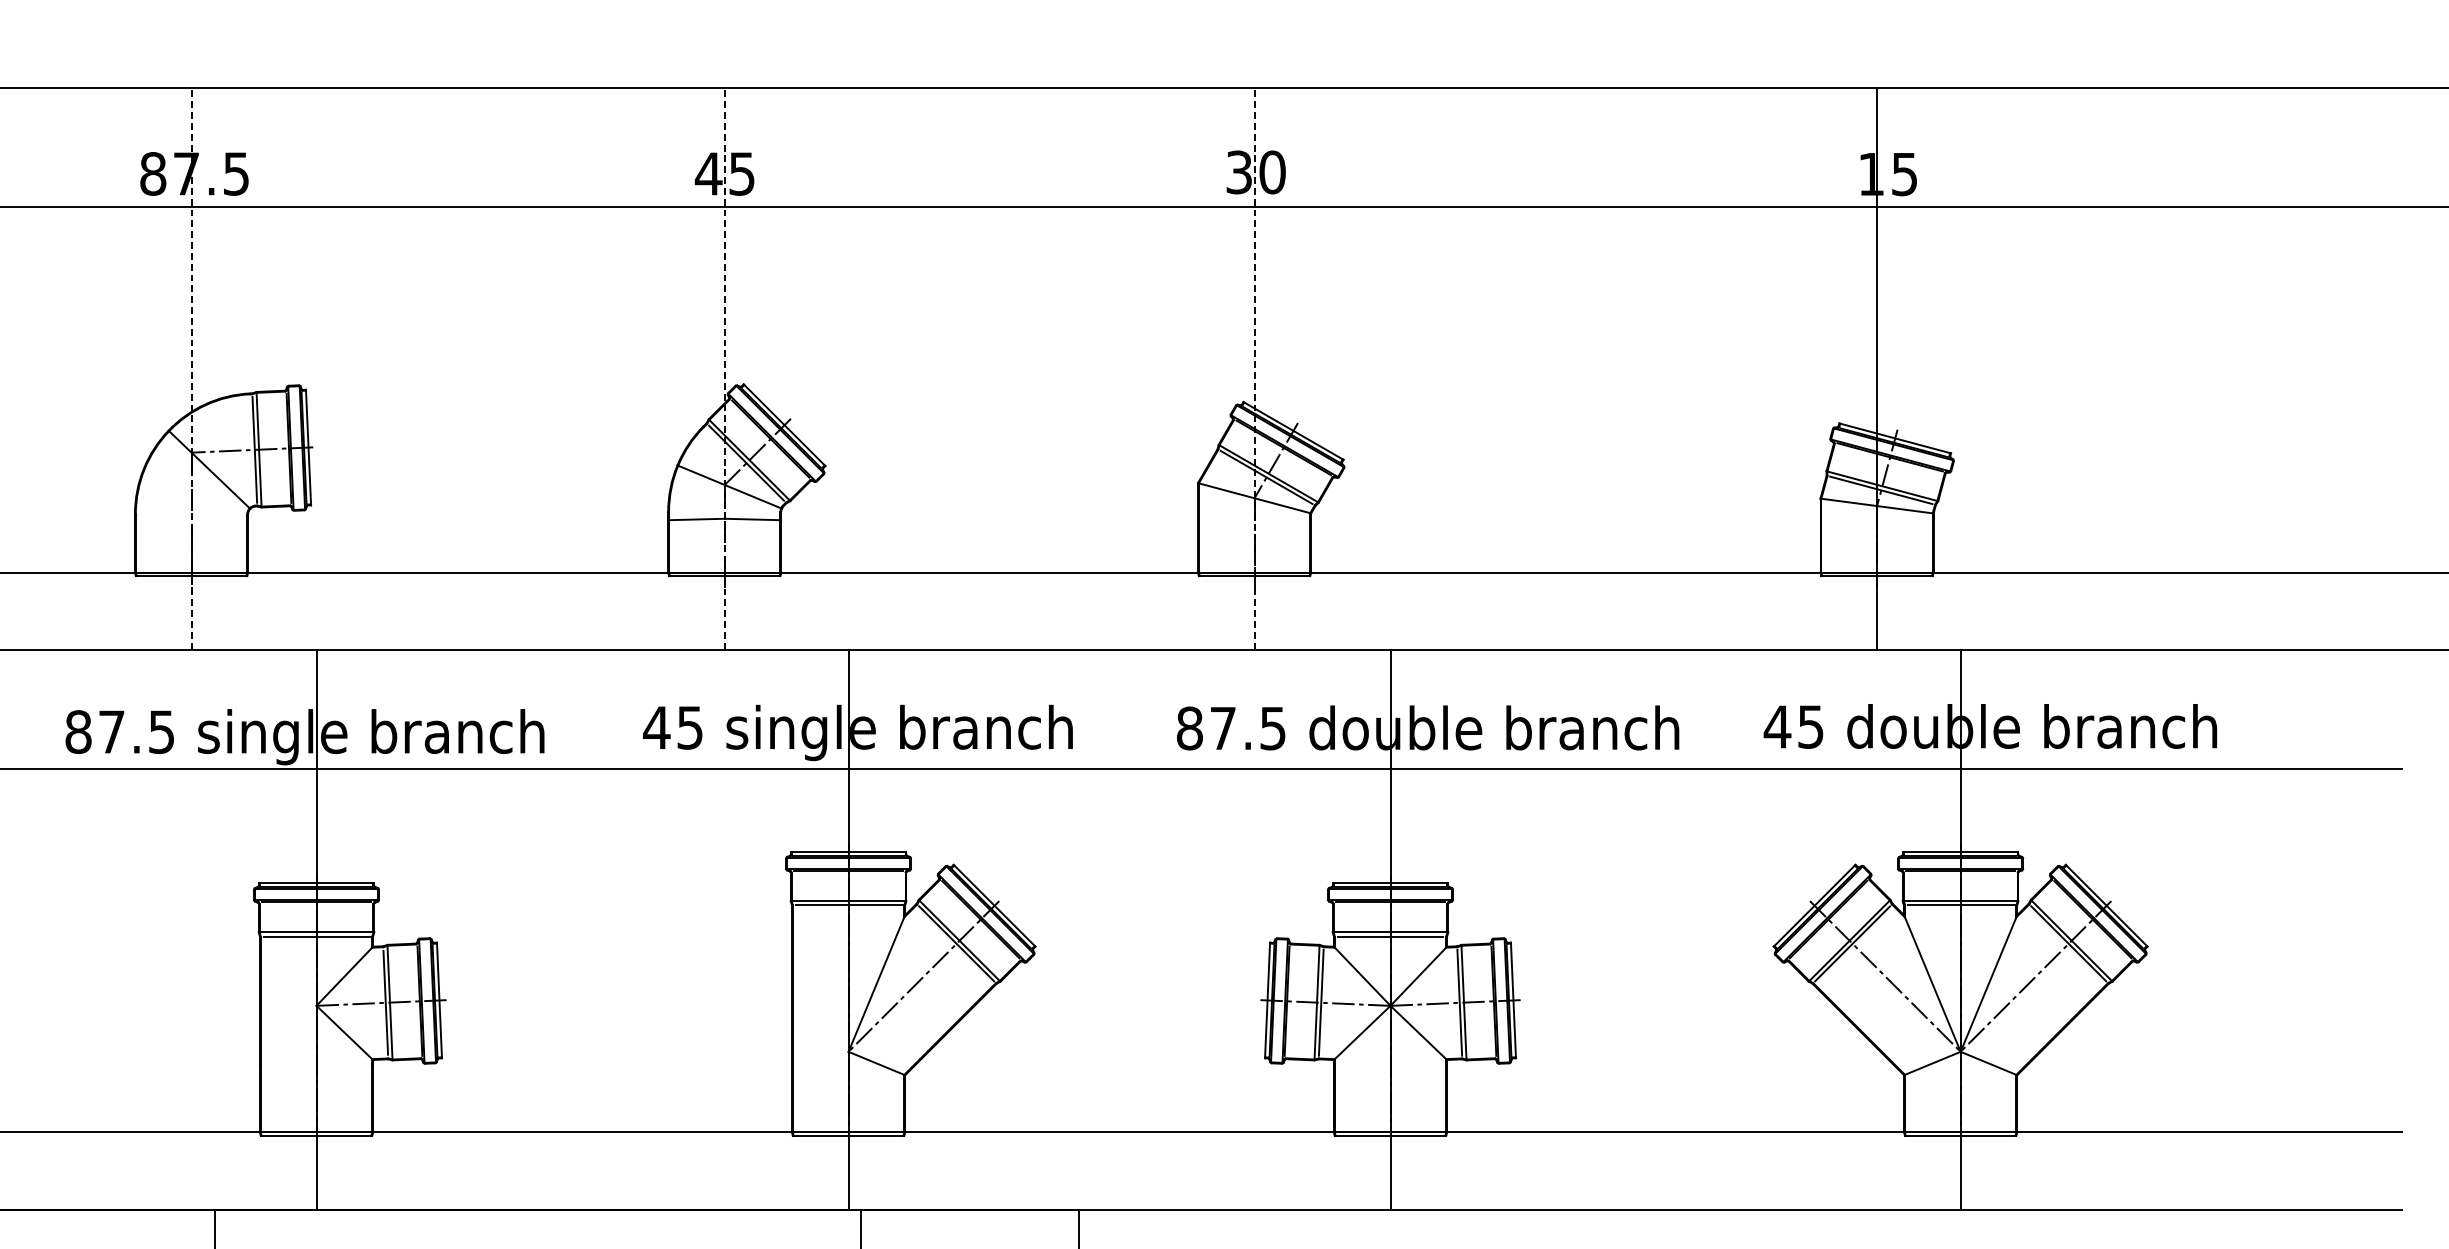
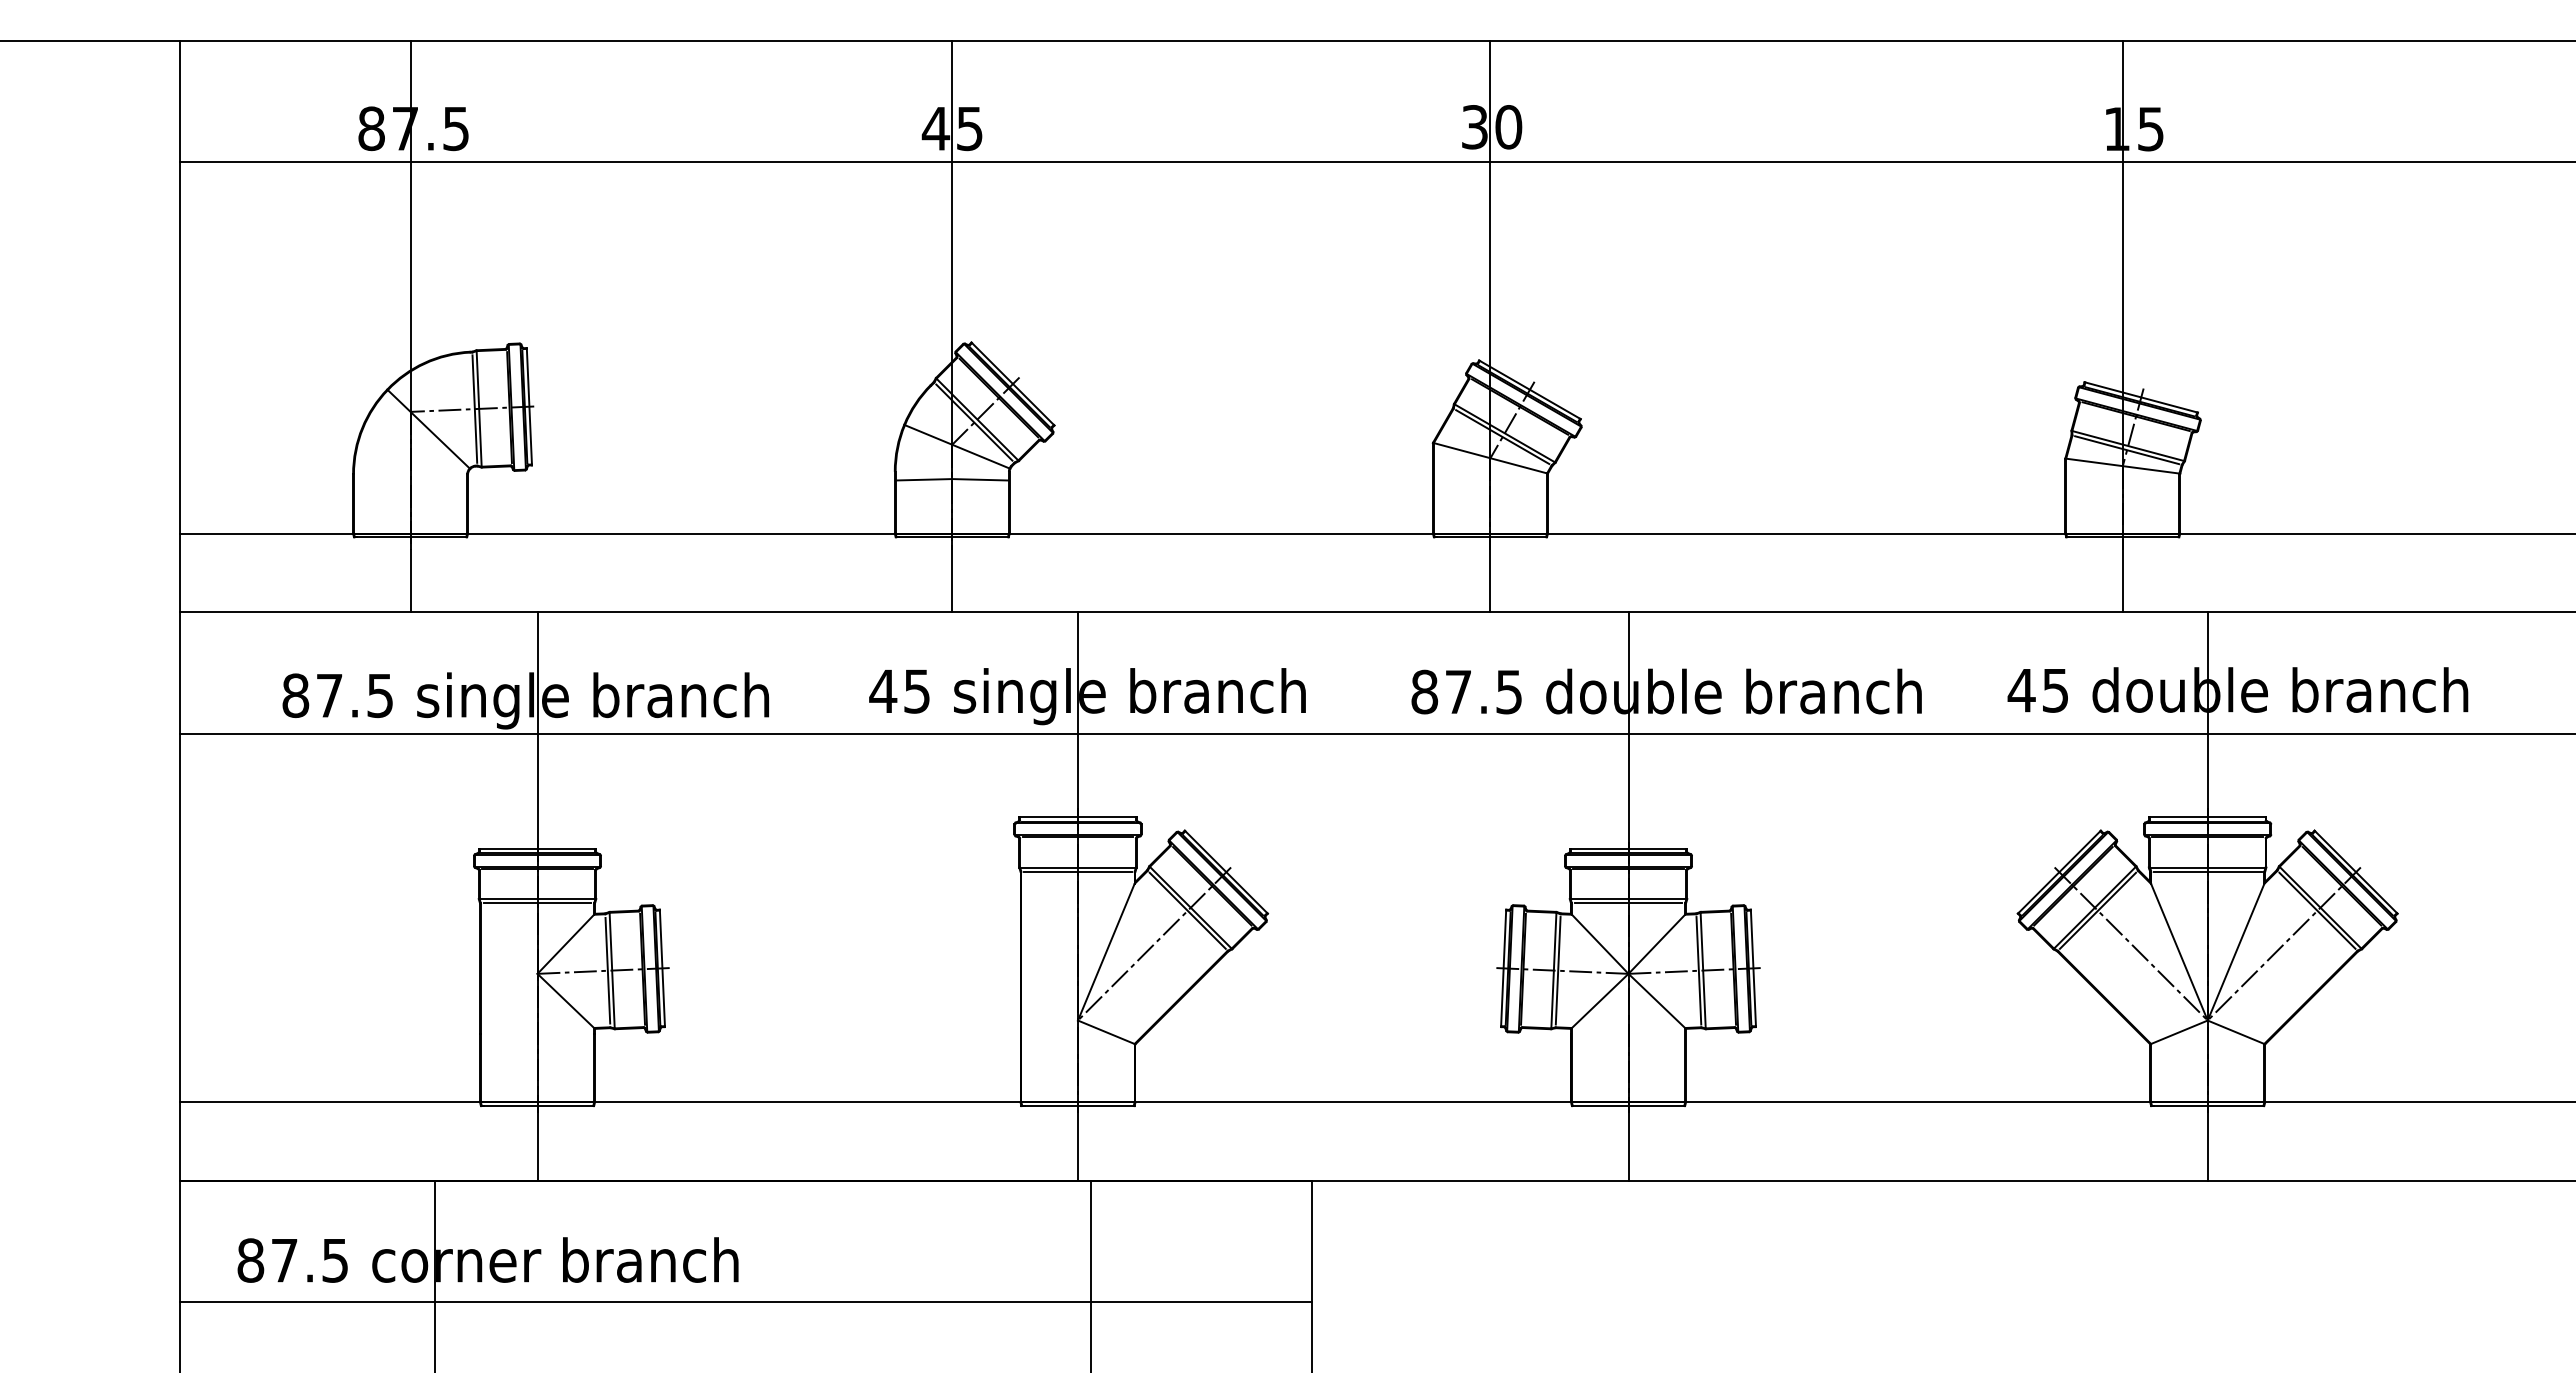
line: (191, 368) -> (410, 326), dashed -> solid
line: (725, 368) -> (952, 326), dashed -> solid
line: (1254, 368) -> (1490, 326), dashed -> solid

